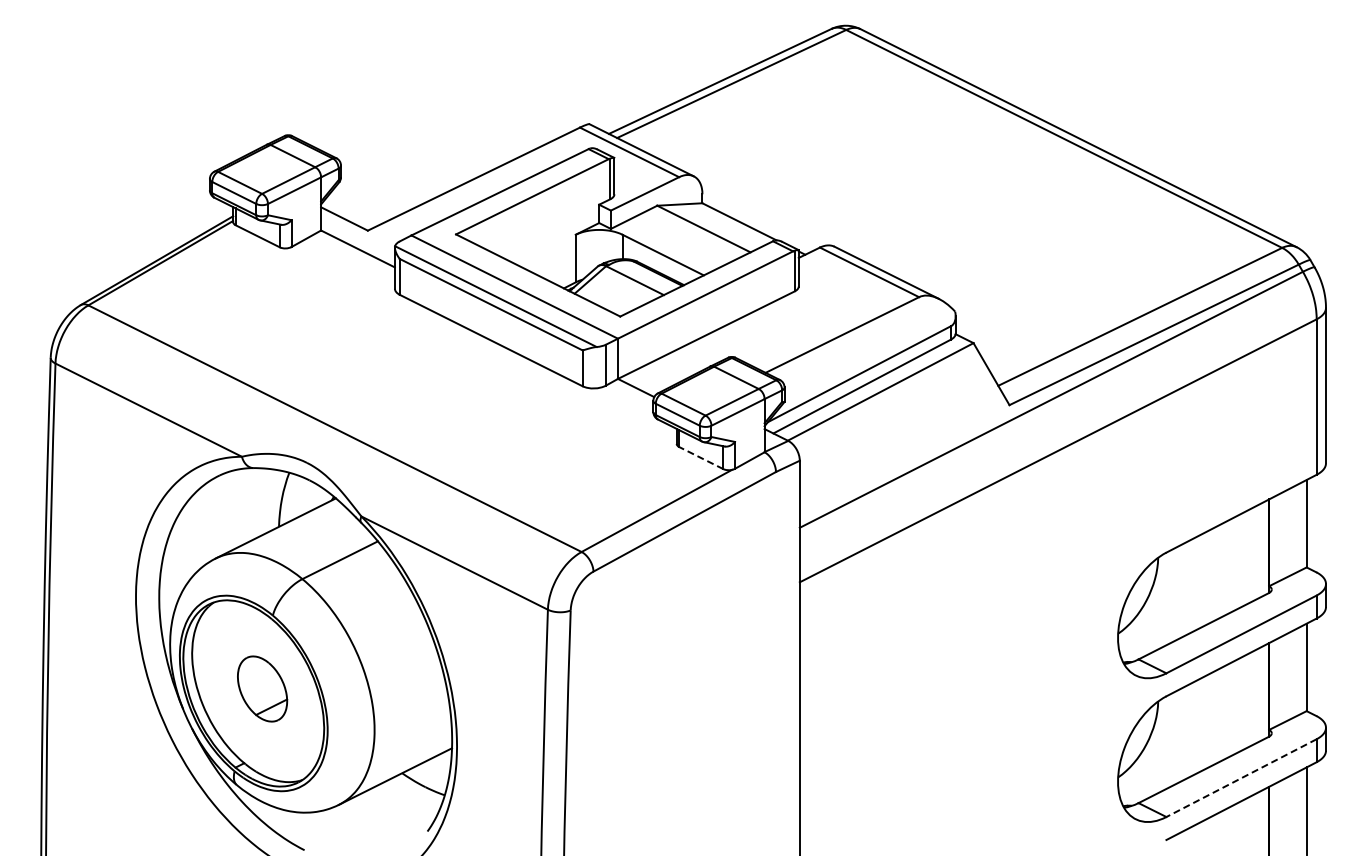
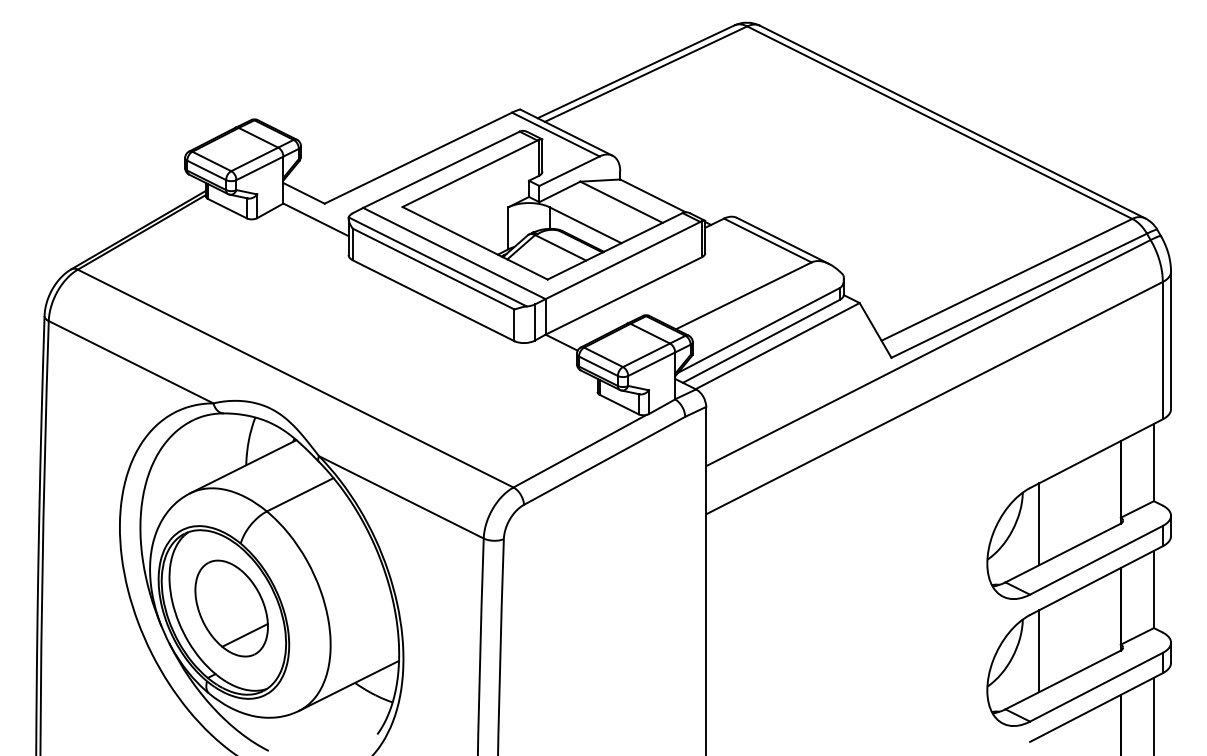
line: (701, 458) -> (619, 404), dashed -> solid
line: (1176, 593) -> (1038, 524), added
part: (262, 688) -> (231, 608), size x1.67
line: (1176, 736) -> (1038, 650), added
line: (1241, 778) -> (1096, 687), dashed -> solid

